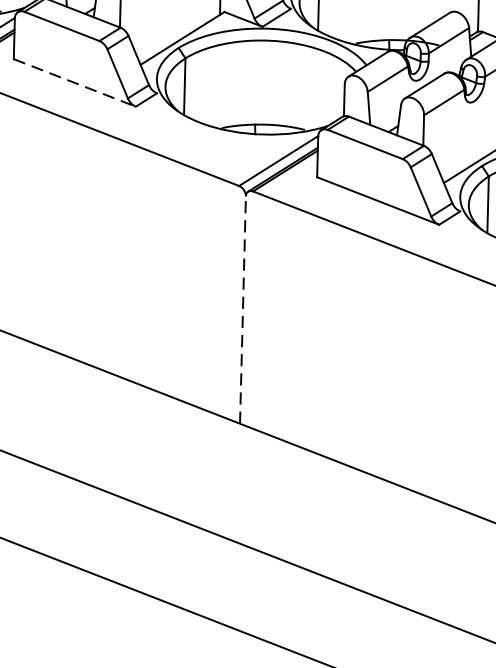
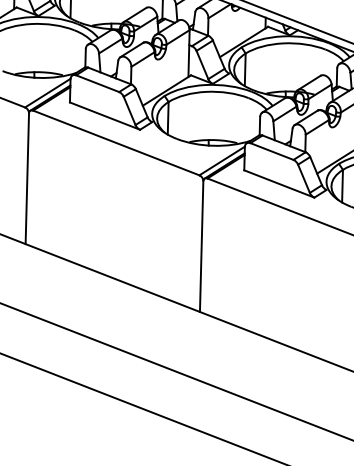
line: (75, 83) -> (105, 116), dashed -> solid
line: (242, 309) -> (201, 246), dashed -> solid

